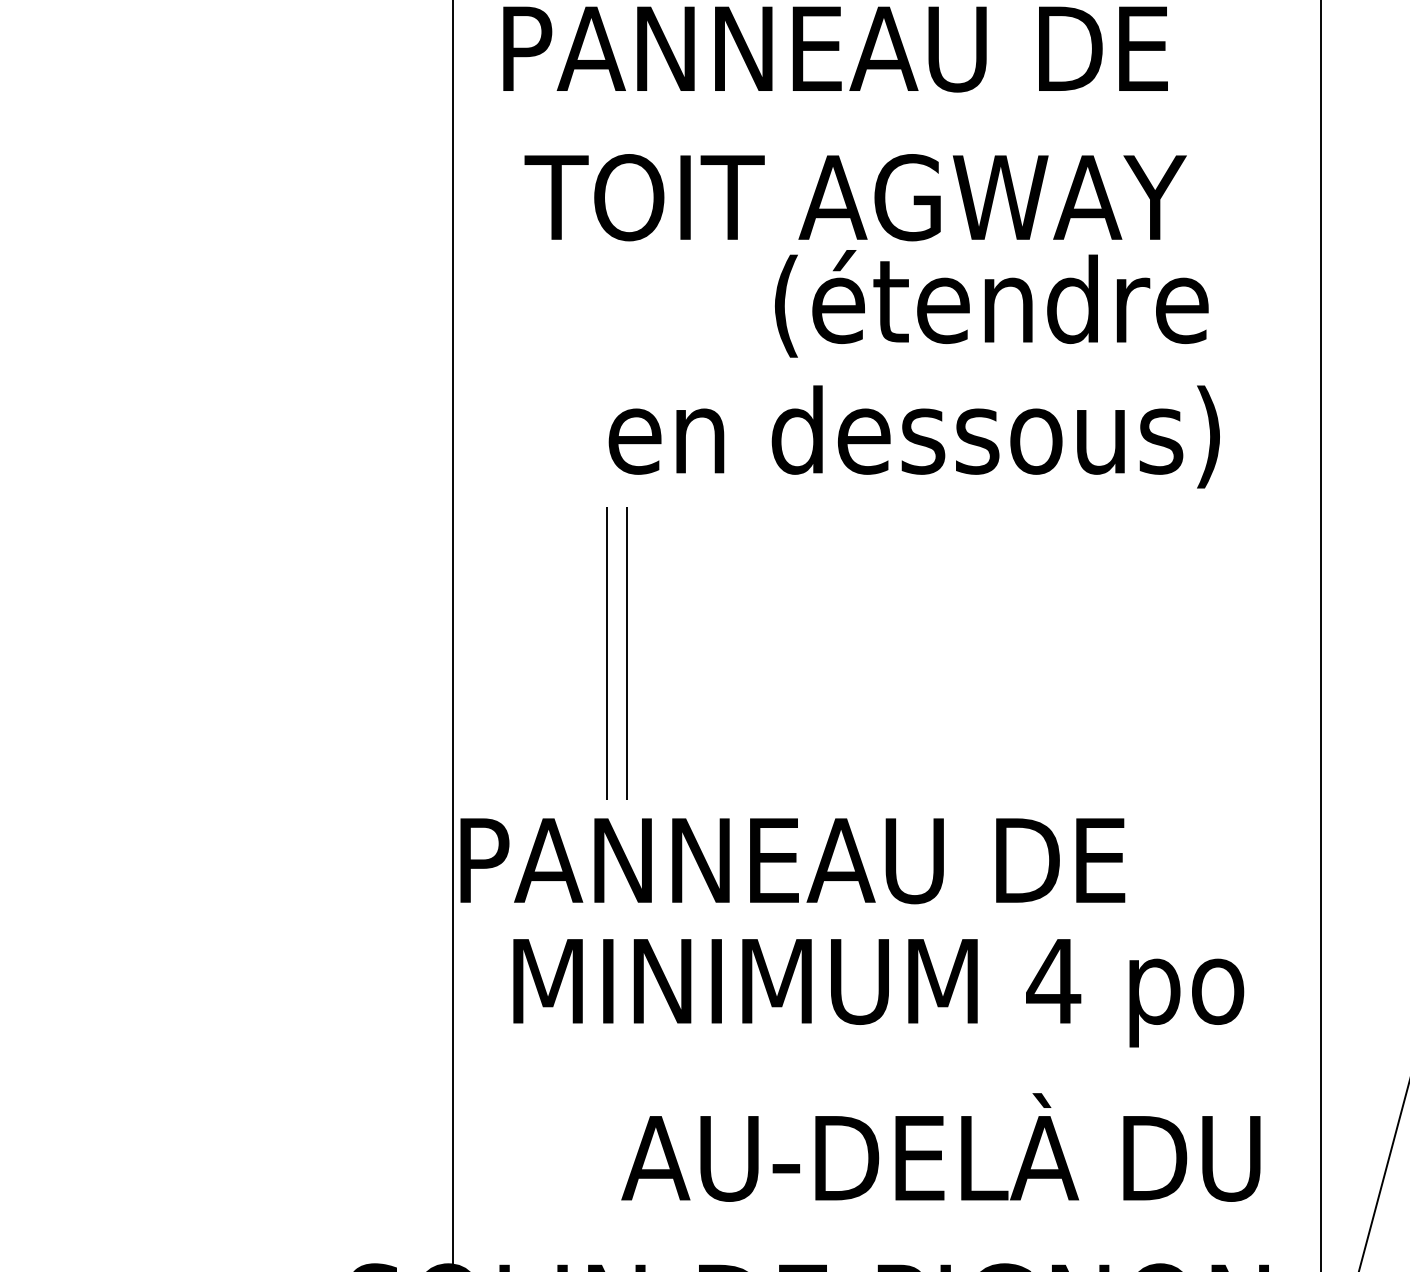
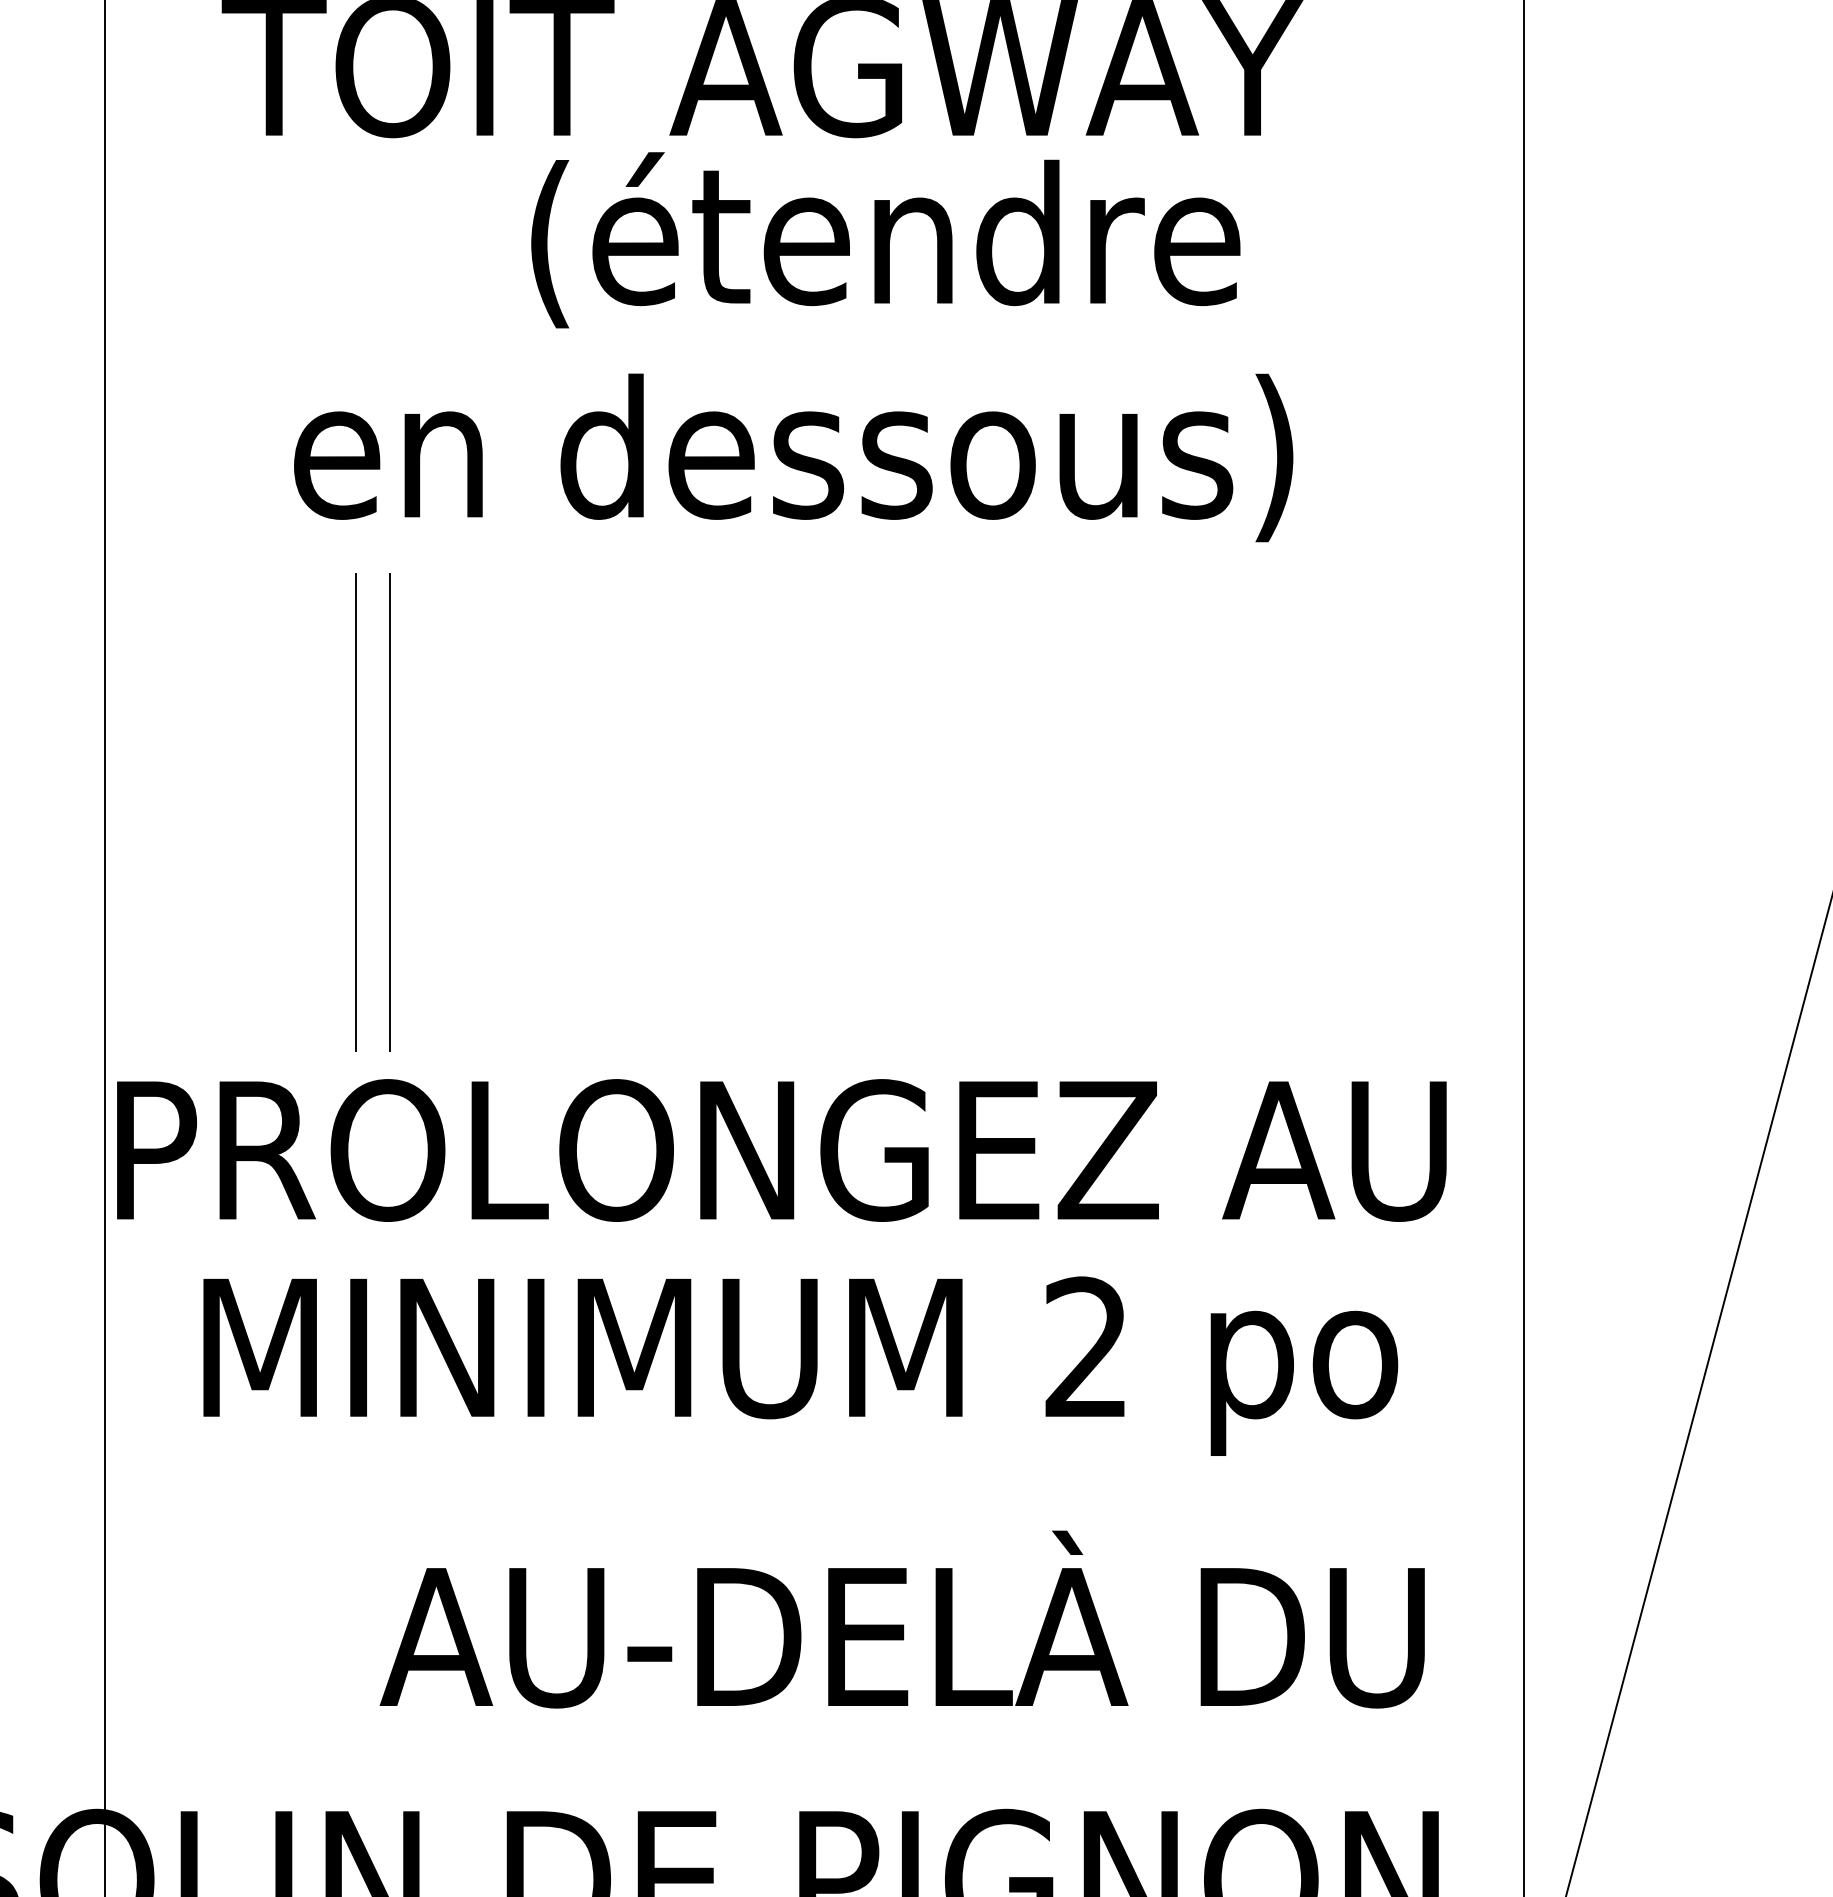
text: (991, 303) -> (885, 239), moved
text: (913, 436) -> (792, 457), moved
text: (893, 860) -> (824, 1150), PANNEAU DE -> PROLONGEZ AU
text: (1053, 980) -> (1086, 1346), 4 -> 2

